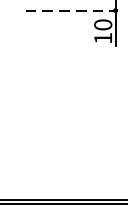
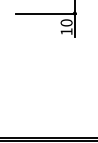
line: (72, 10) -> (46, 13), dashed -> solid

